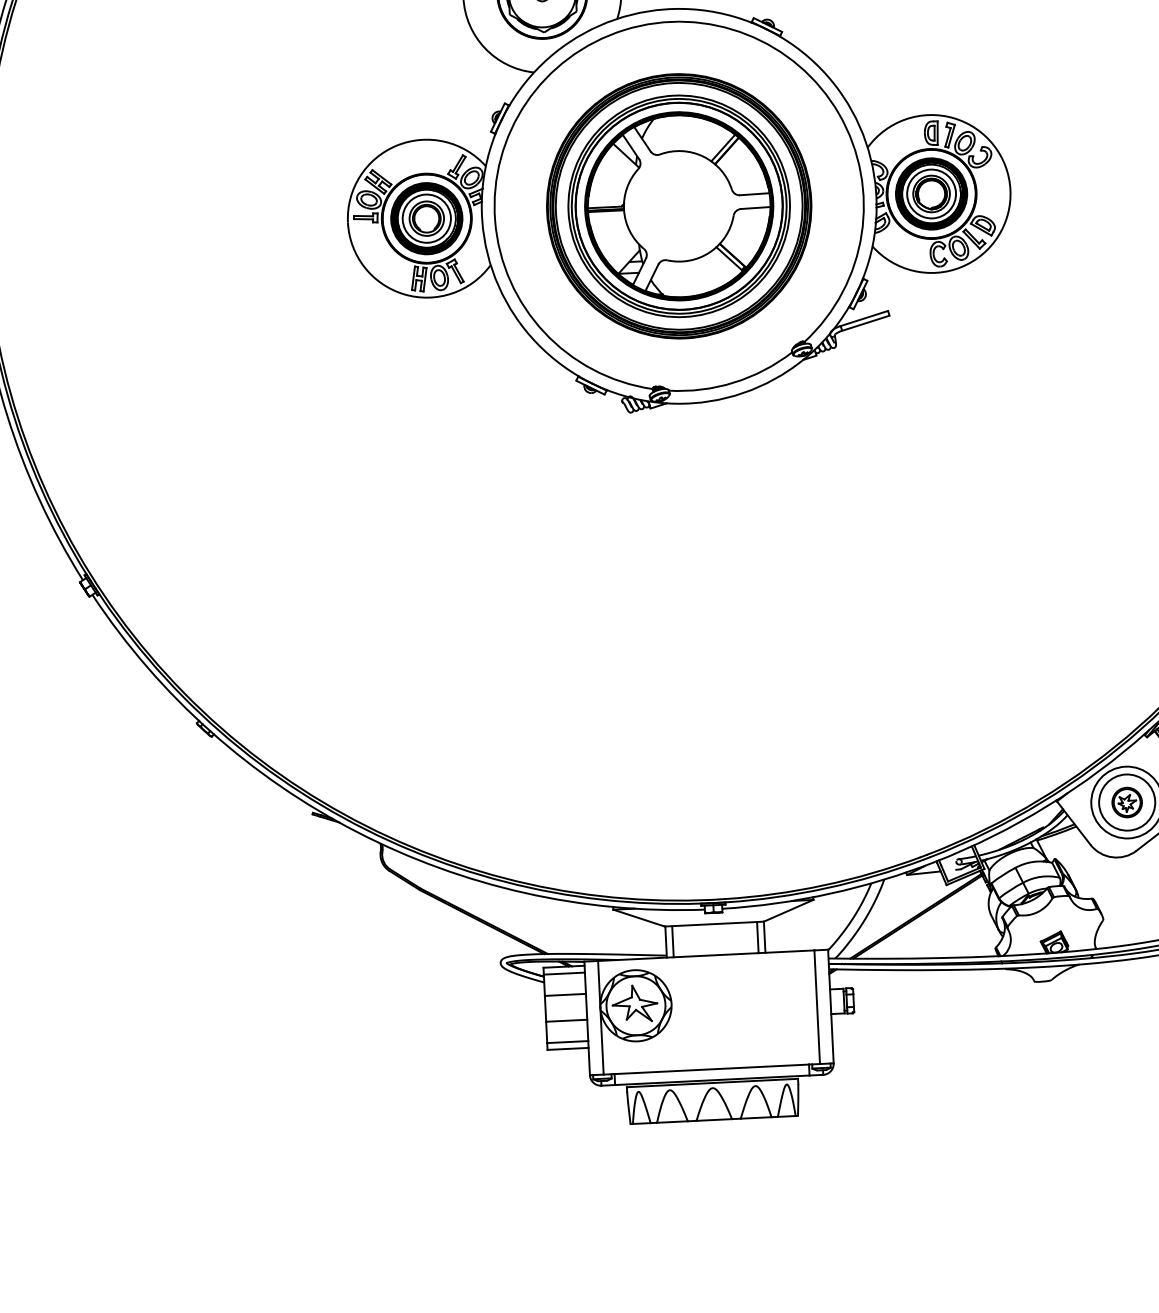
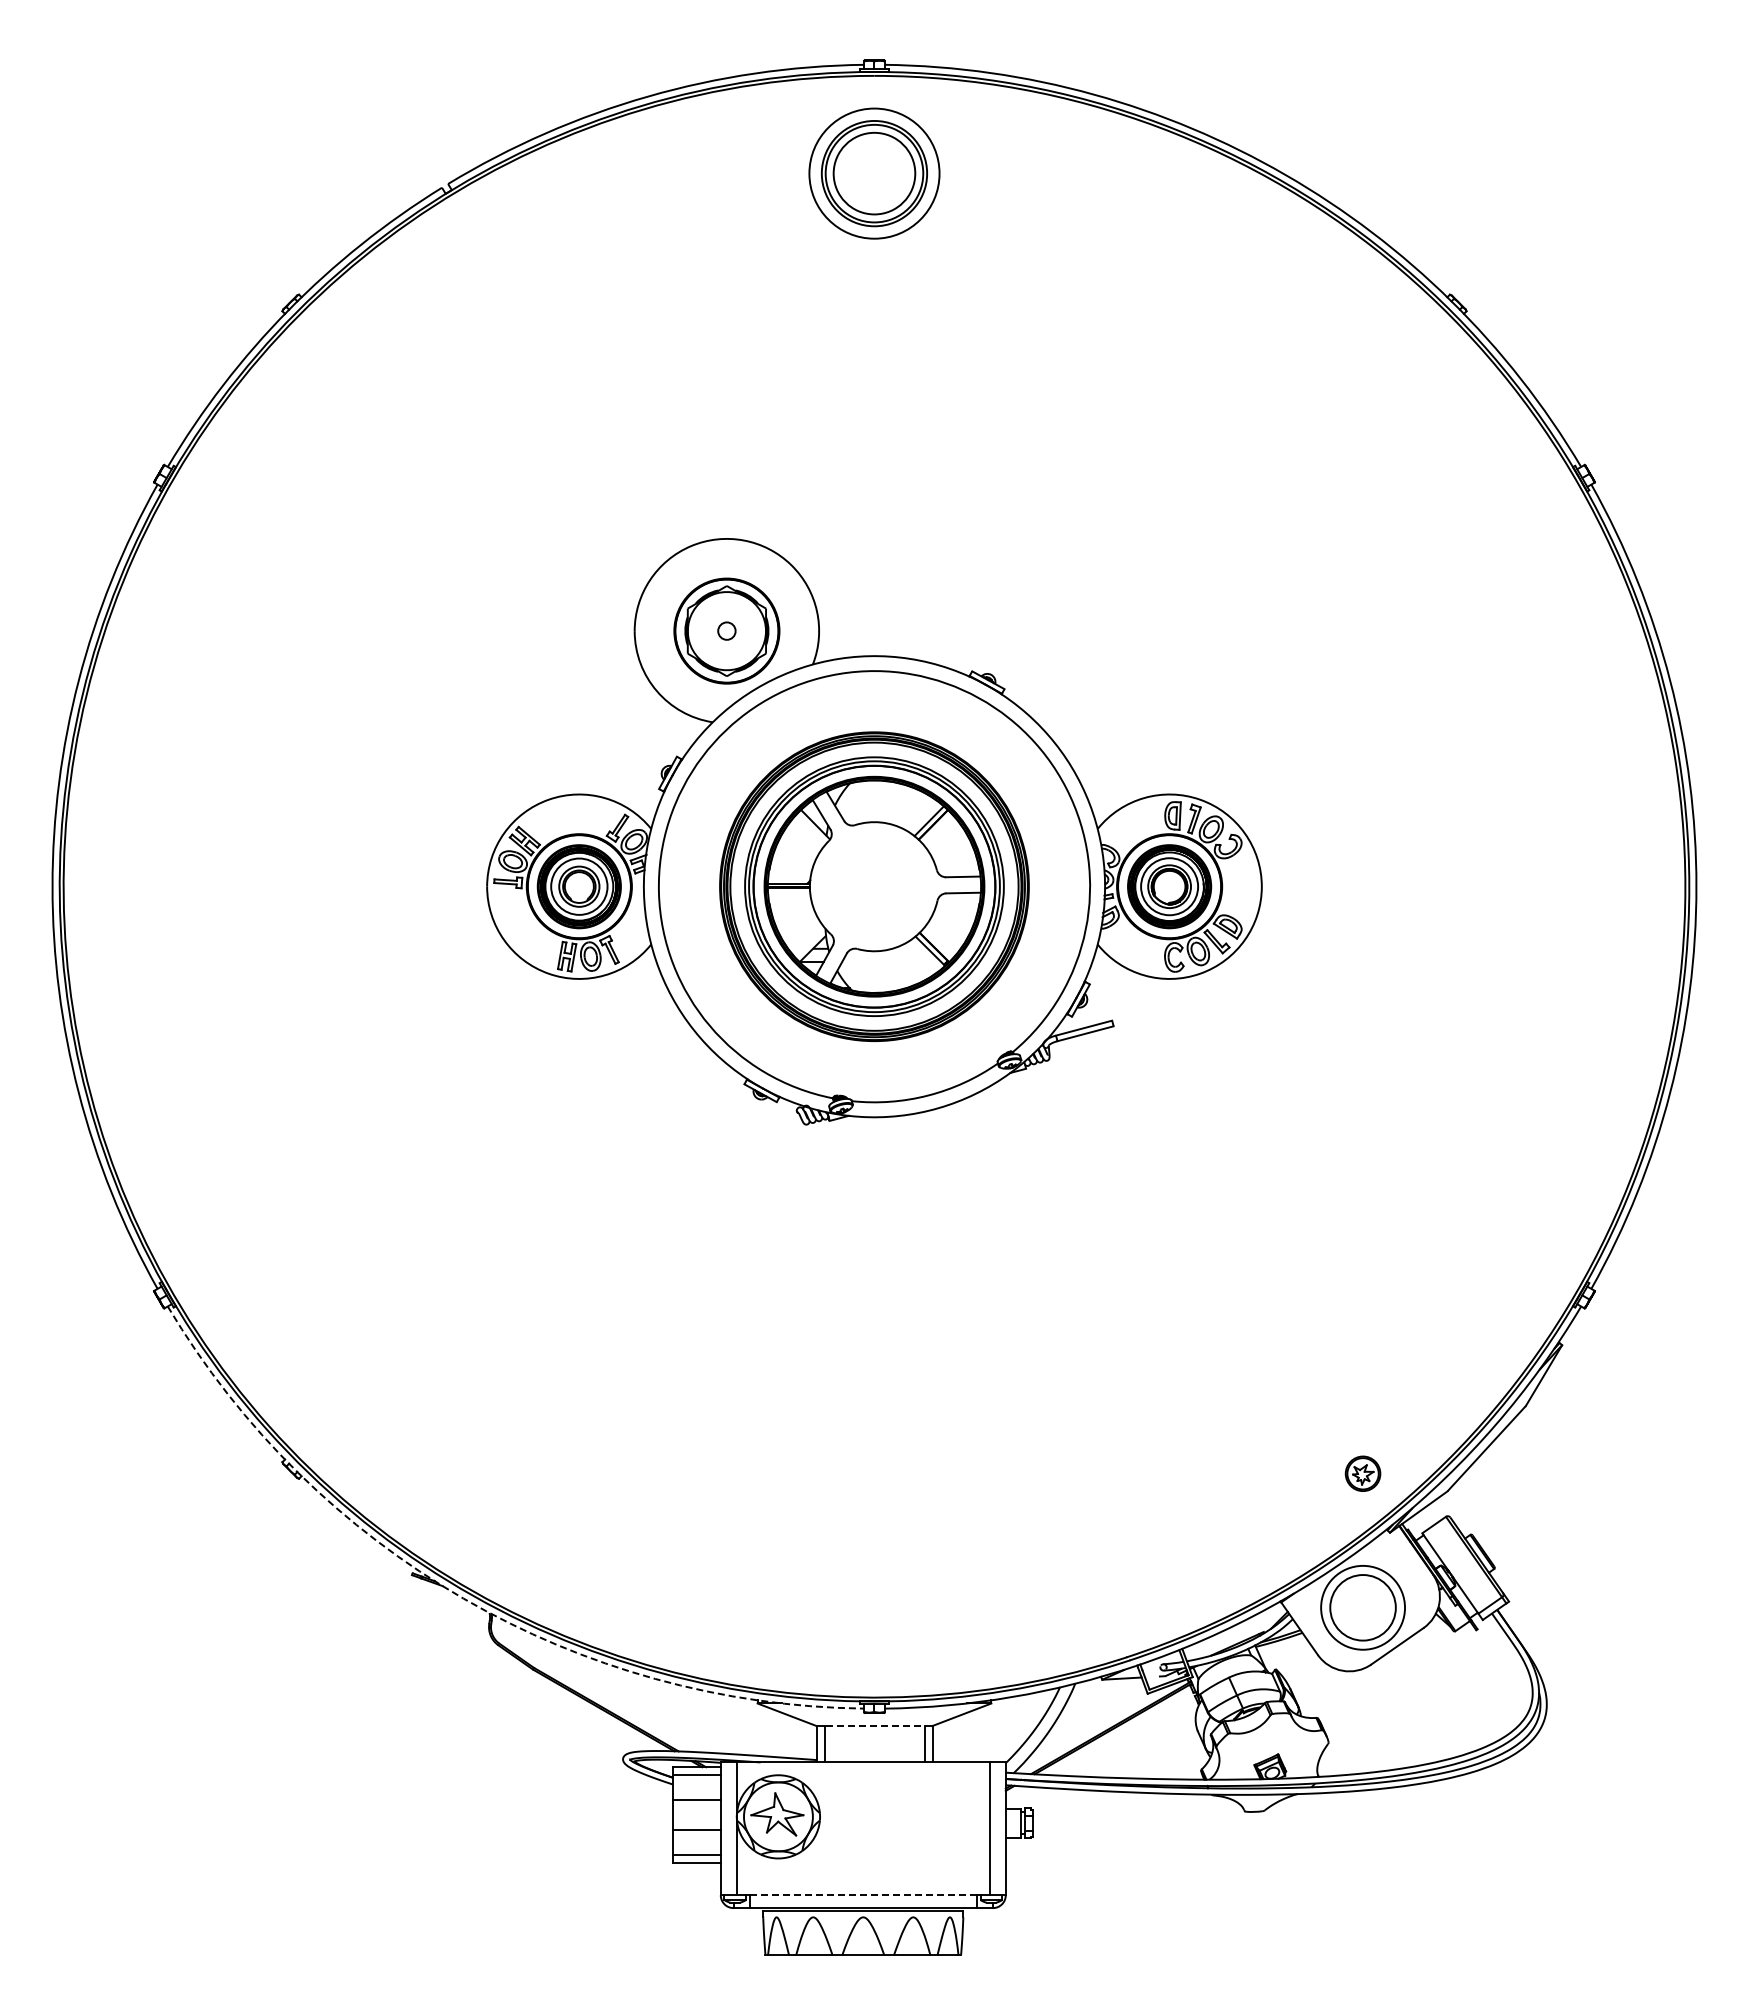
part: (1126, 802) -> (1362, 1473), moved
arc: (357, 832) -> (463, 1598), solid -> dashed
line: (719, 924) -> (880, 1726), solid -> dashed
line: (712, 1069) -> (863, 1895), solid -> dashed

